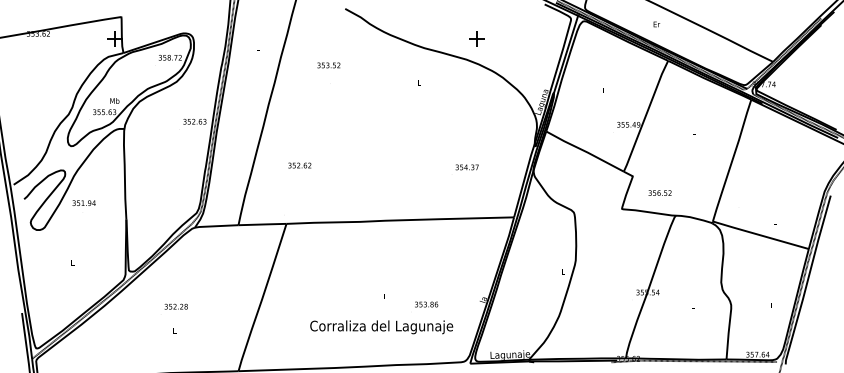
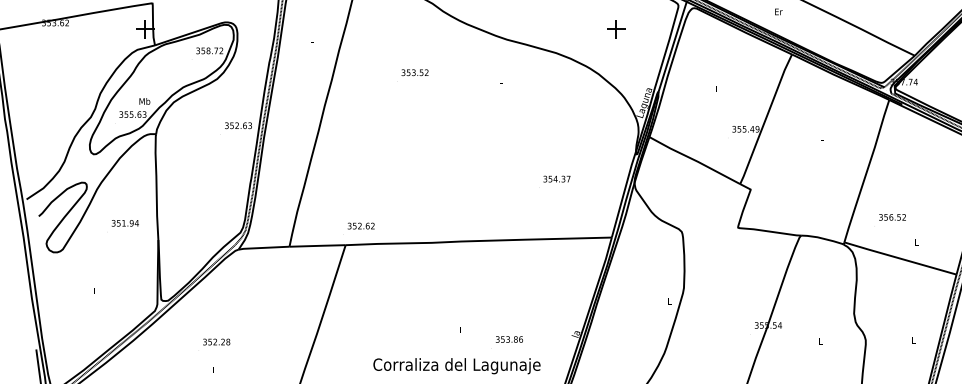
part: (476, 38) -> (615, 28), moved
text: (328, 65) -> (414, 72), moved
text: (299, 165) -> (360, 226), moved
text: (659, 192) -> (891, 216), moved
text: (83, 202) -> (124, 222), moved

